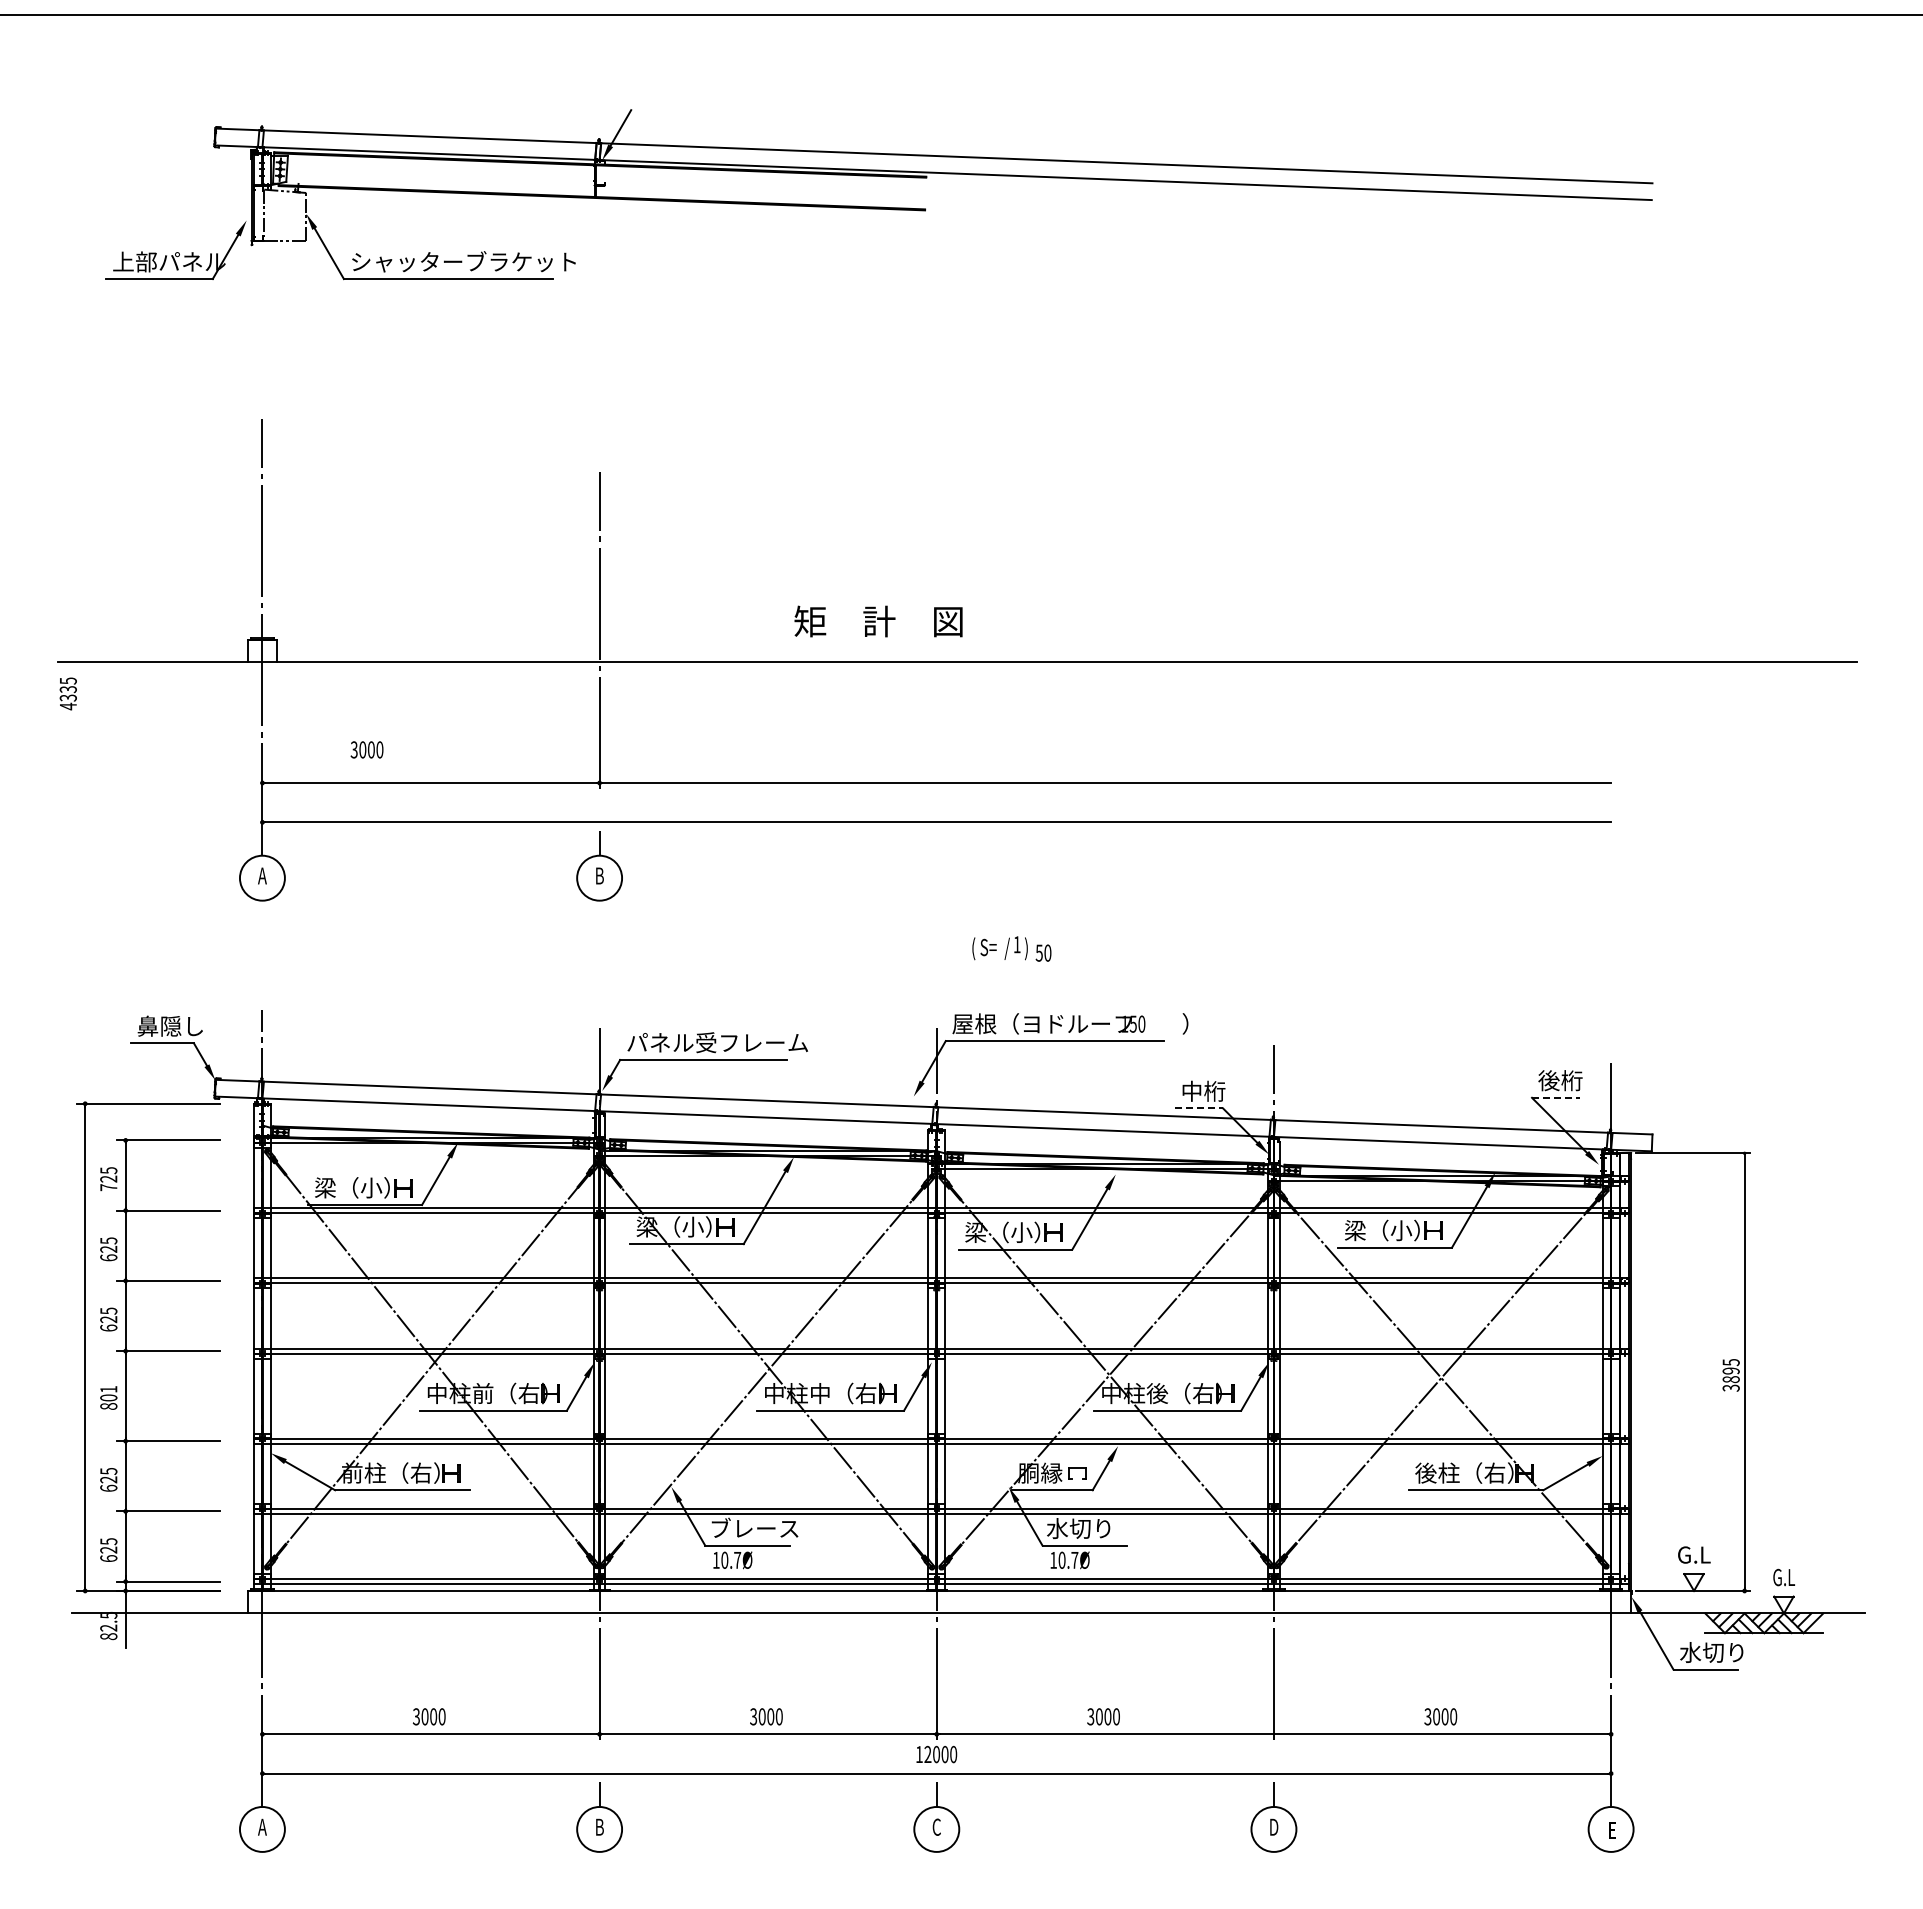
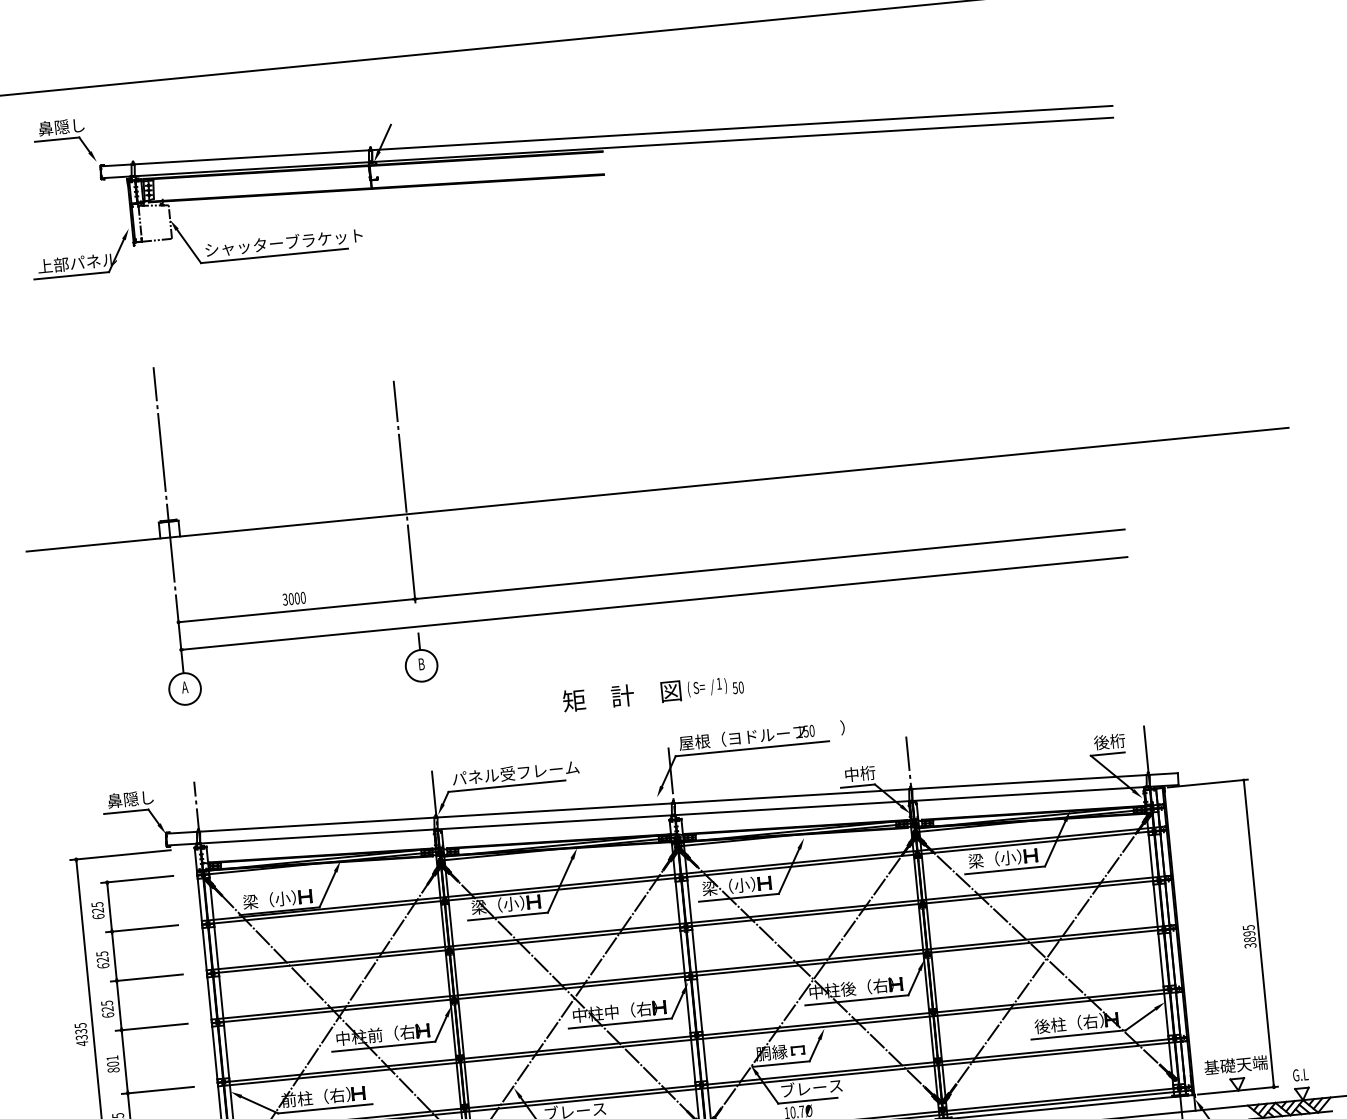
part: (167, 88) -> (64, 141), added
text: (878, 621) -> (622, 695), moved
text: (67, 693) -> (80, 1034), moved
text: (366, 749) -> (293, 598), moved
line: (1556, 1097) -> (1108, 753), dashed -> solid
line: (1199, 1108) -> (858, 786), dashed -> solid
text: (108, 1187) -> (98, 916), 725 -> 625
text: (1091, 1528) -> (811, 1088), 水切り -> ブレース
text: (1694, 1554) -> (1236, 1064), G.L -> 基礎天端

